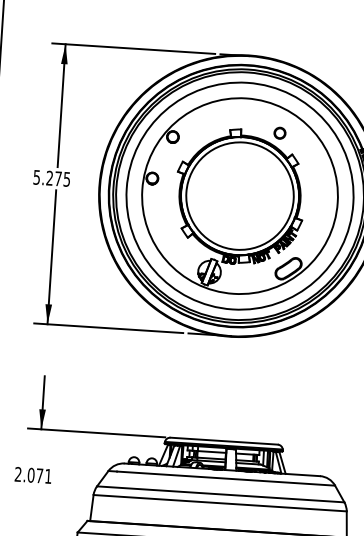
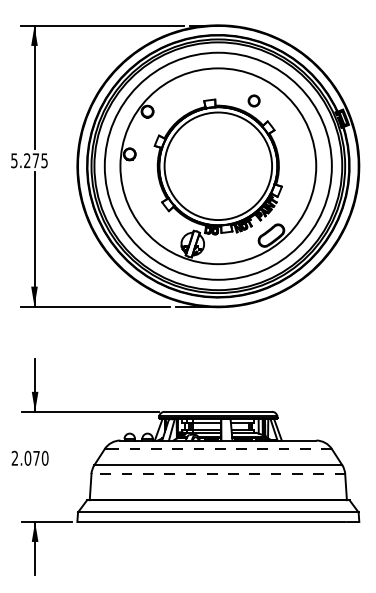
text: (47, 475) -> (44, 457), 2.071 -> 2.070
line: (225, 479) -> (222, 449), solid -> dashed
line: (220, 502) -> (218, 473), solid -> dashed

